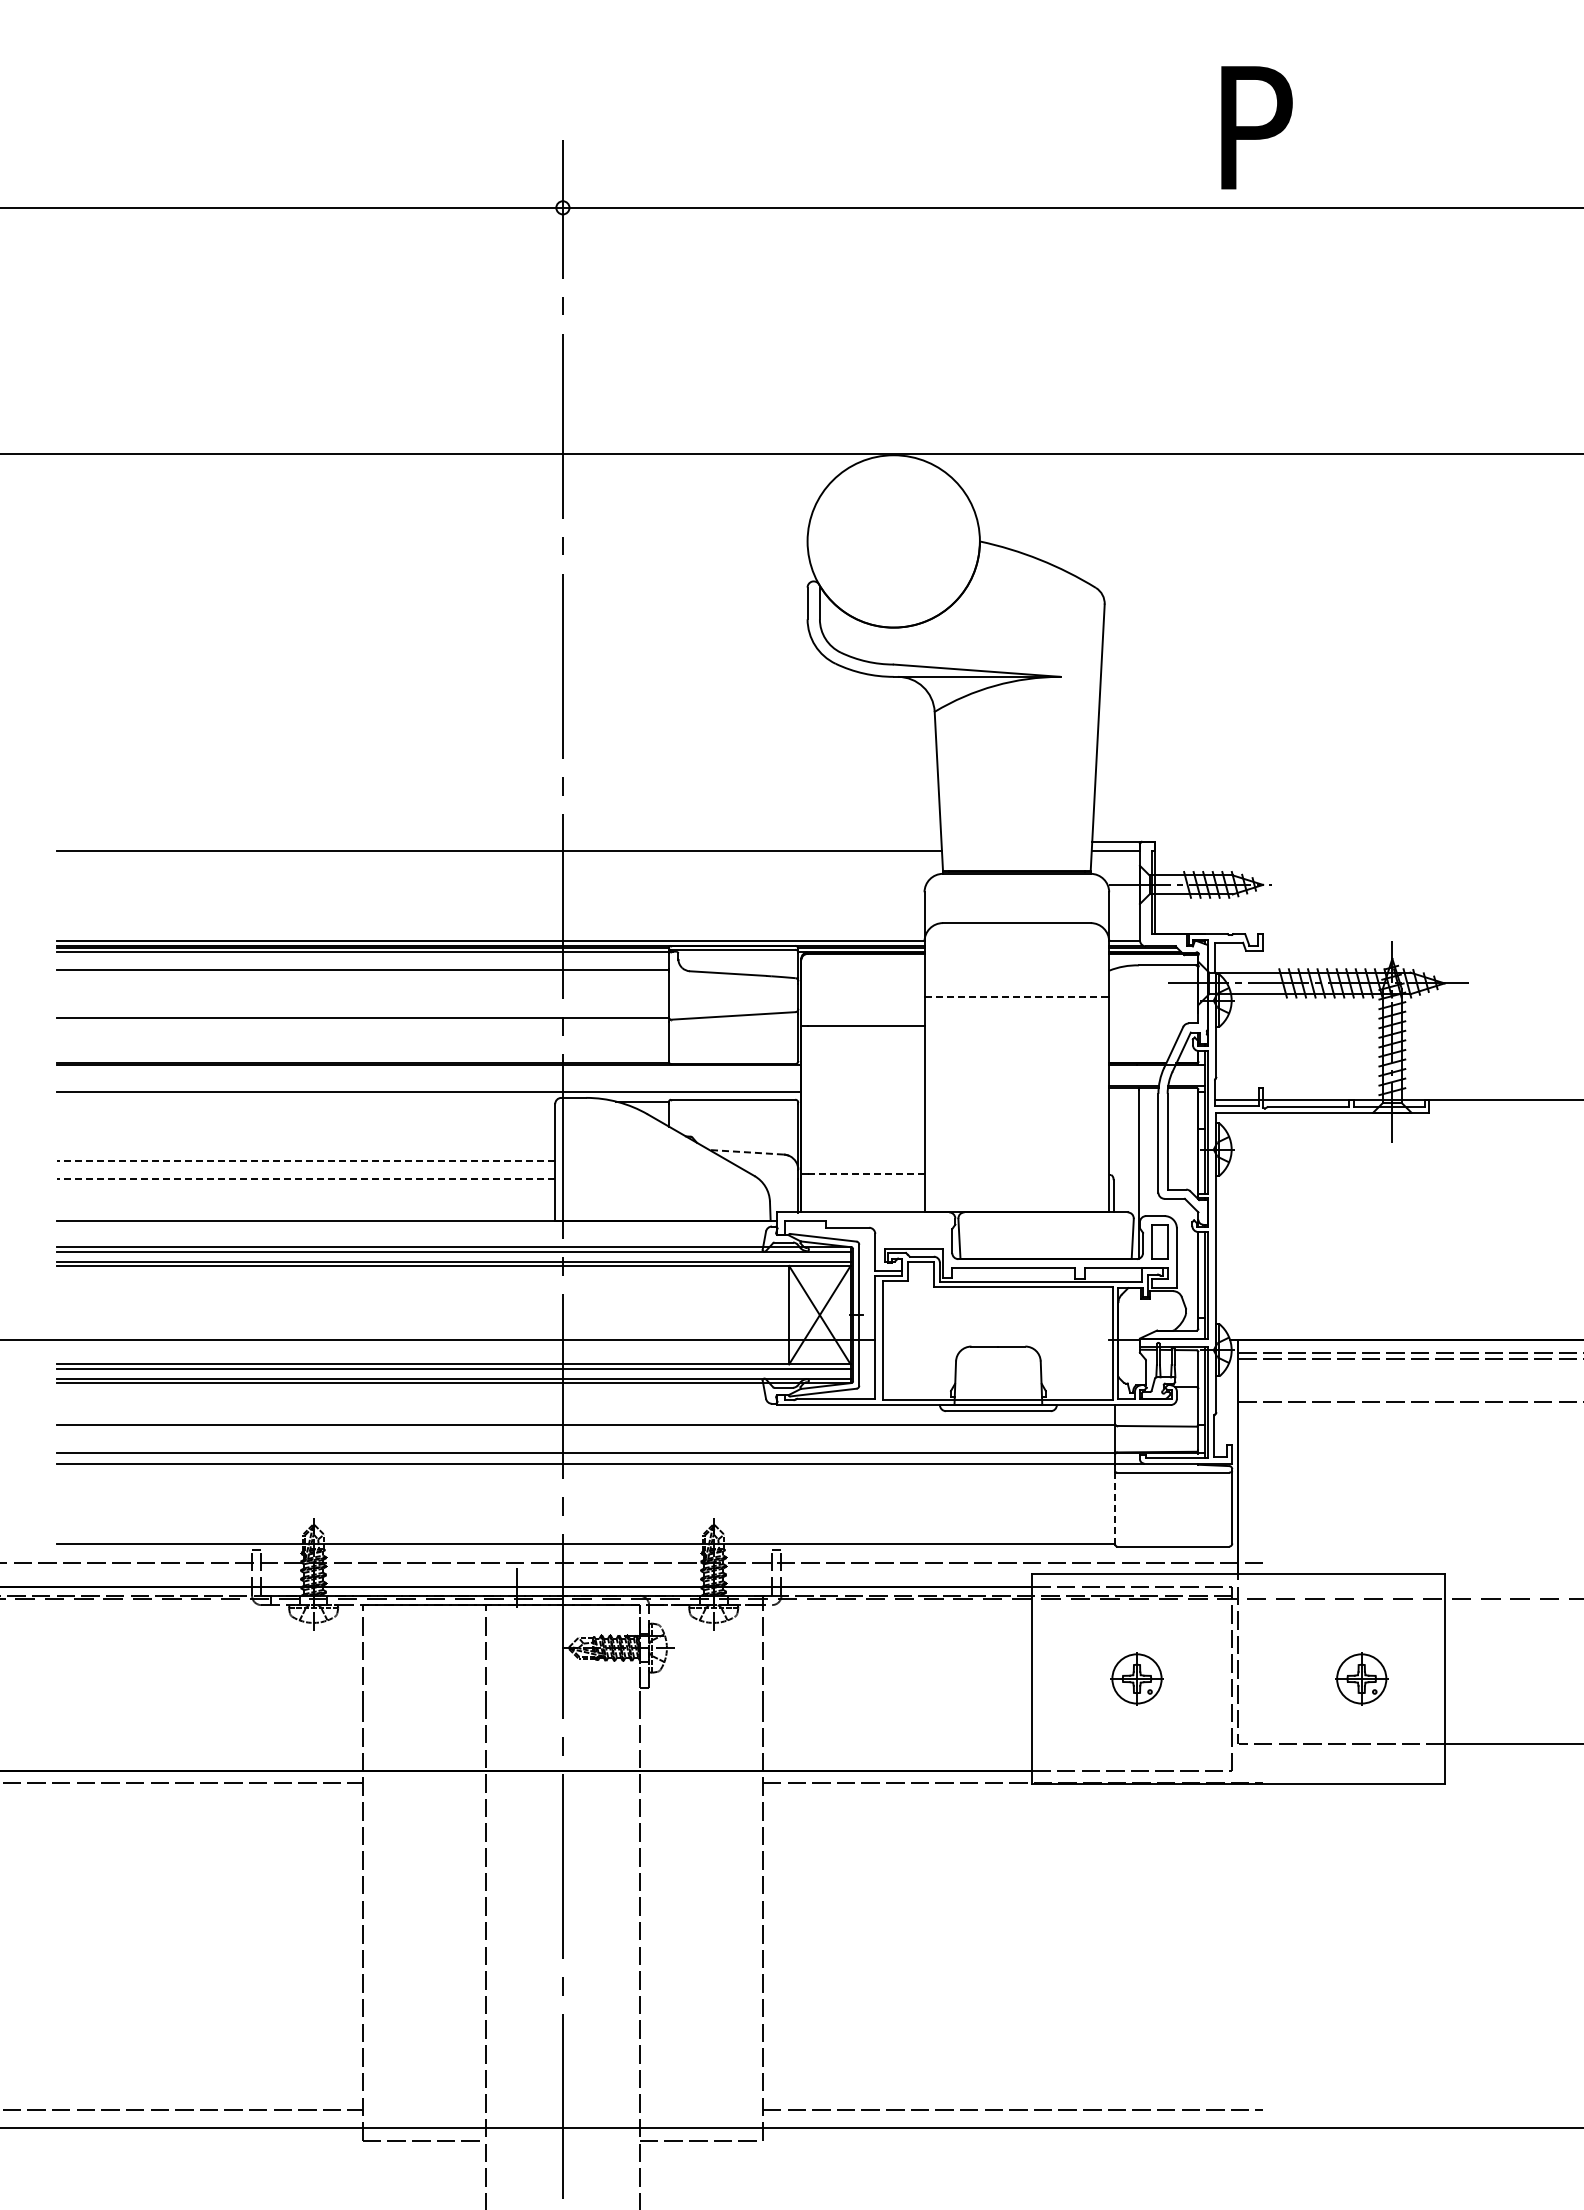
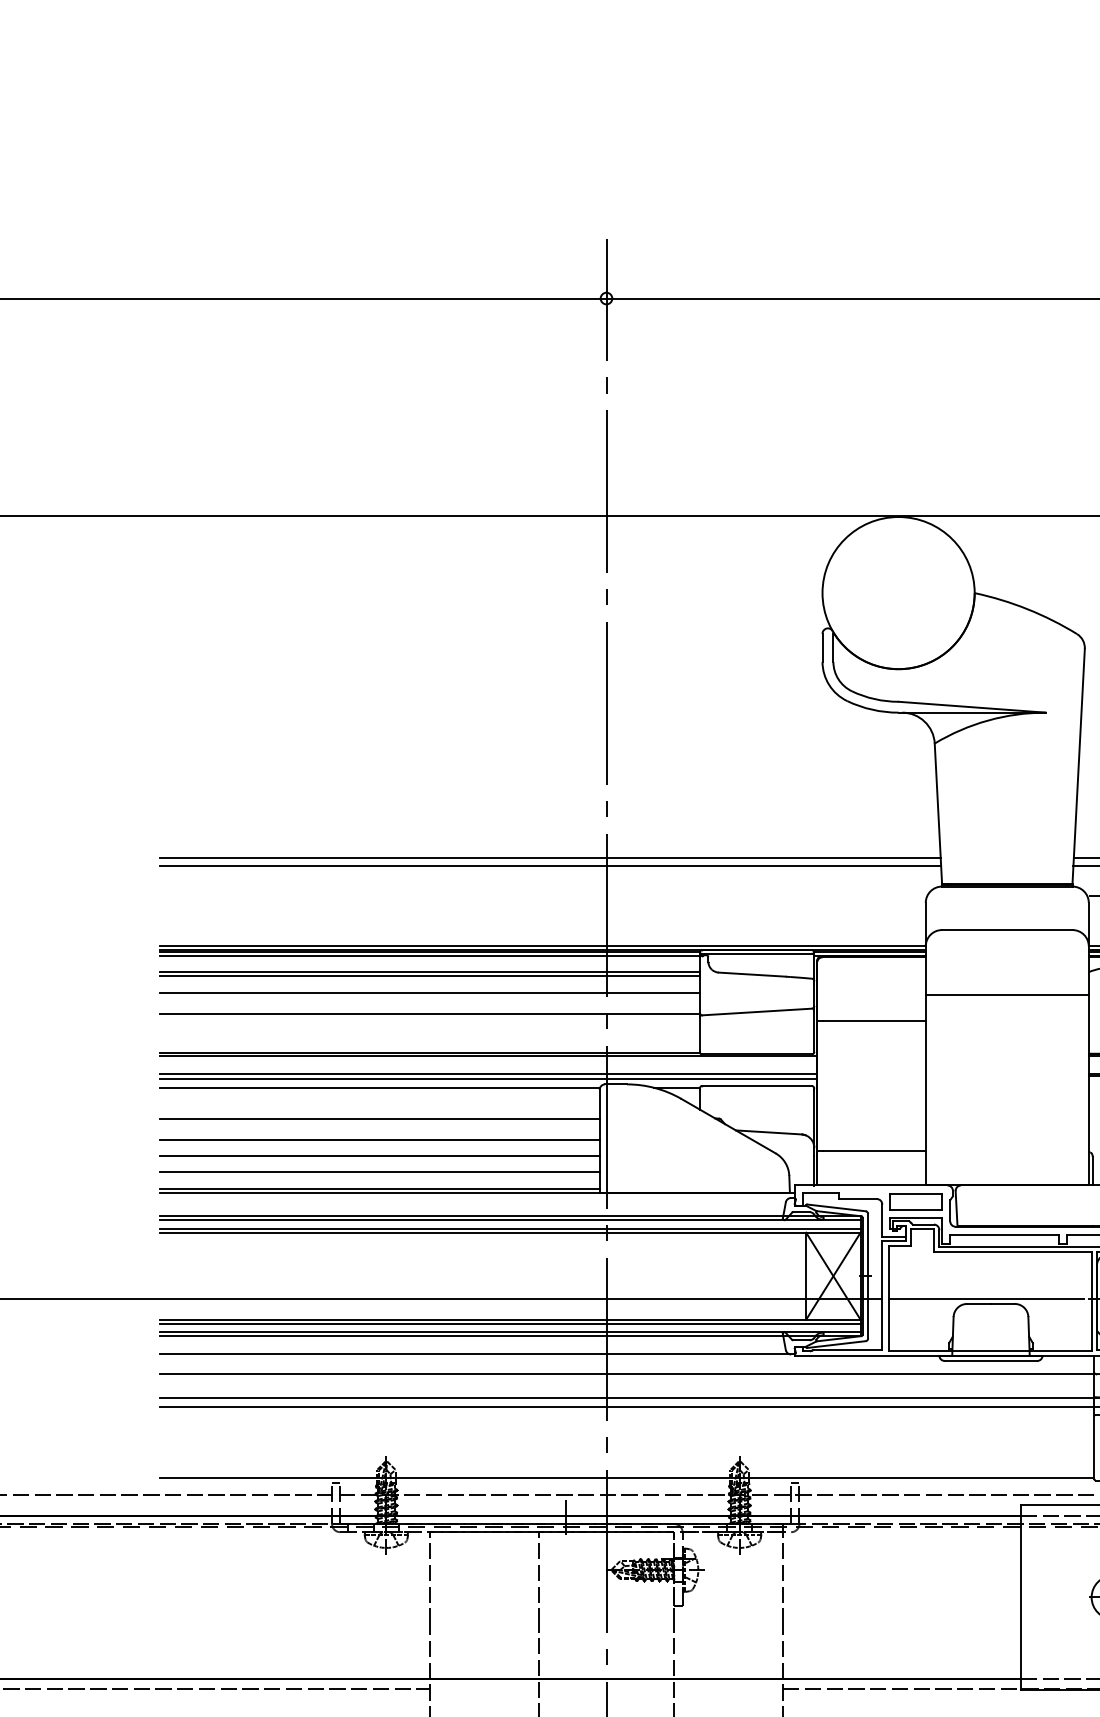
line: (498, 841) -> (549, 858), added
line: (362, 975) -> (429, 976), added
line: (362, 993) -> (429, 992), added
line: (1017, 996) -> (1007, 994), dashed -> solid
line: (428, 1086) -> (487, 1074), added
line: (305, 1101) -> (379, 1087), added
line: (305, 1136) -> (379, 1118), added
line: (746, 1152) -> (768, 1132), dashed -> solid
line: (305, 1160) -> (379, 1139), dashed -> solid
line: (866, 1173) -> (874, 1151), dashed -> solid
line: (305, 1179) -> (379, 1156), dashed -> solid
line: (305, 1197) -> (379, 1172), added
line: (305, 1216) -> (379, 1189), added
part: (913, 1230) -> (916, 1201), added
line: (993, 1340) -> (986, 1298), added
line: (412, 1403) -> (473, 1354), added
line: (1115, 1507) -> (1094, 1446), dashed -> solid

